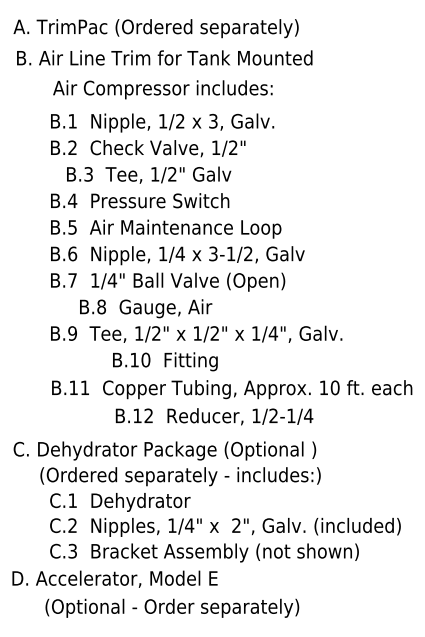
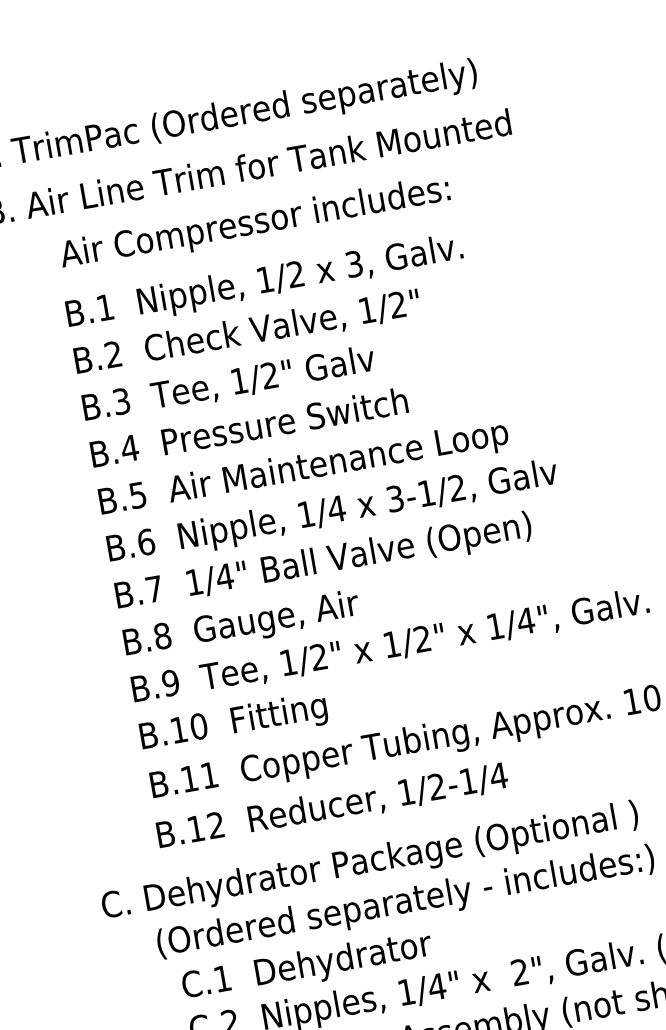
text: (149, 174) -> (229, 382), moved
text: (146, 308) -> (242, 624), moved
text: (165, 361) -> (234, 722), moved
text: (214, 416) -> (332, 806), moved

